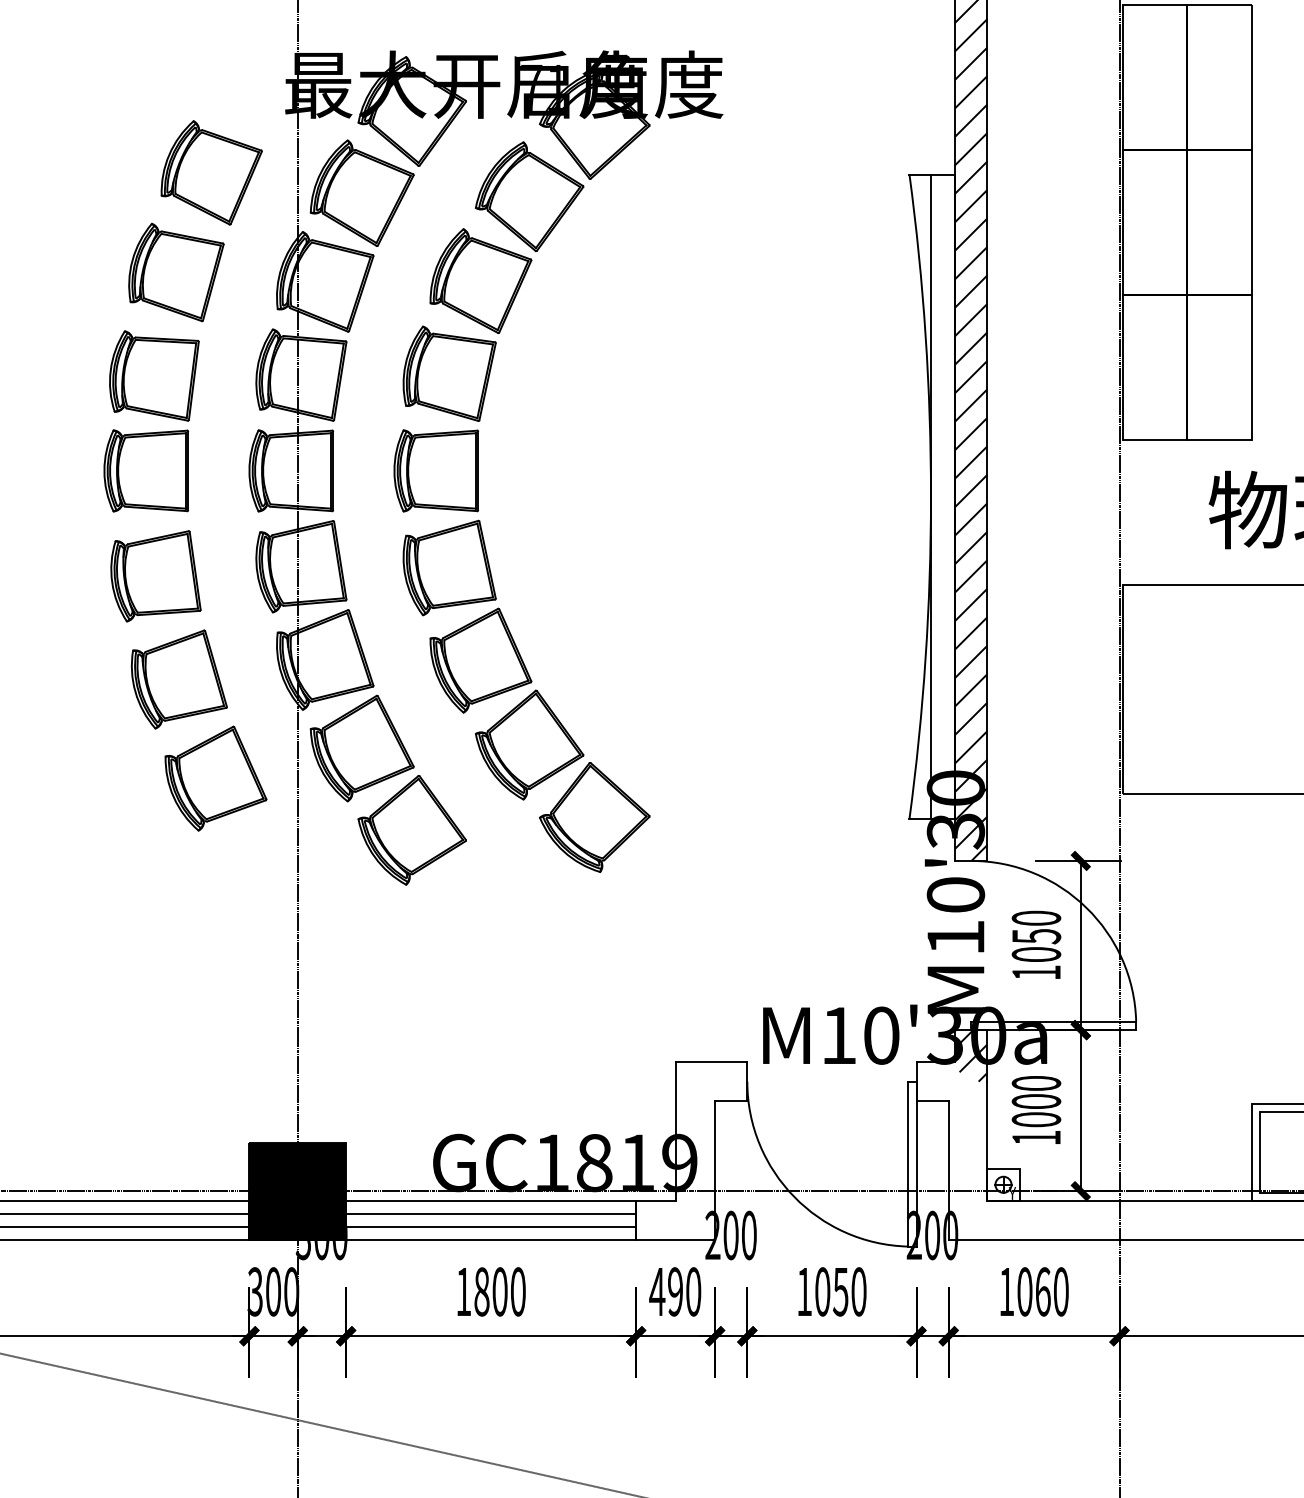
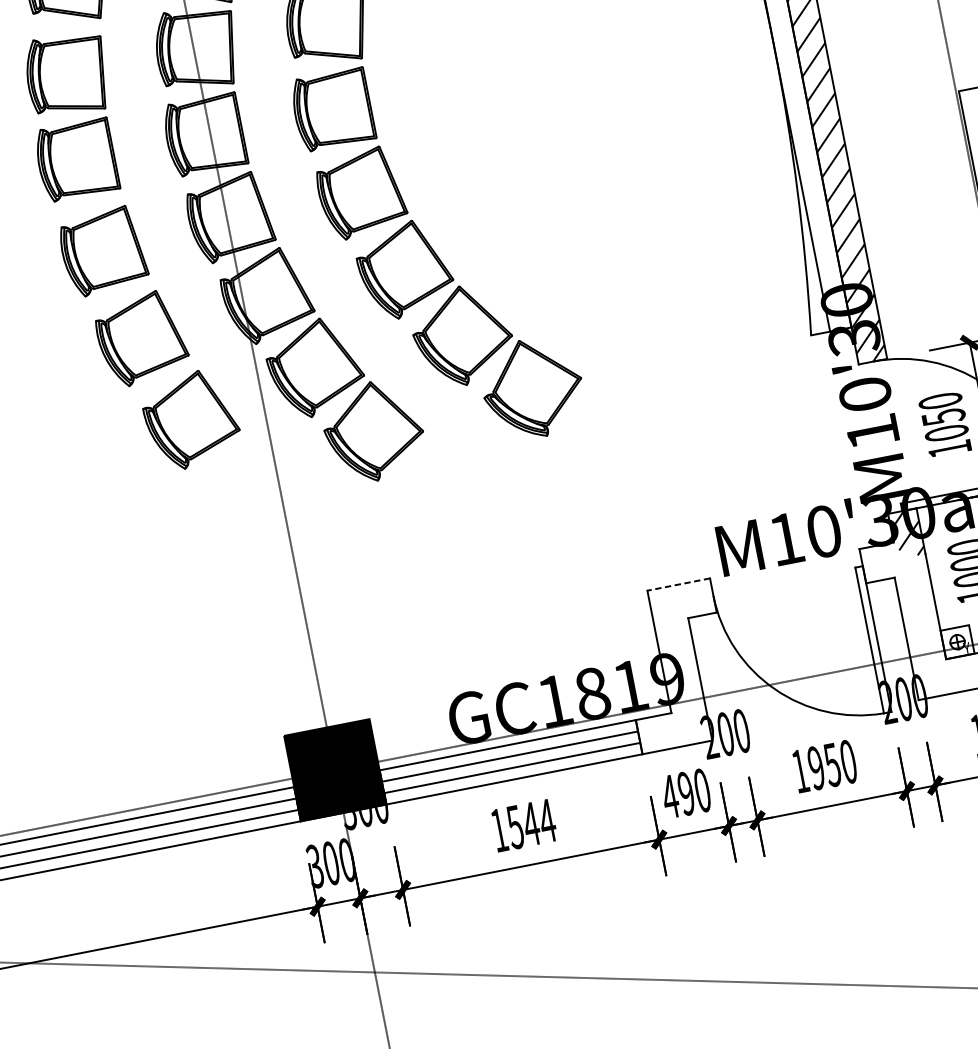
line: (711, 1062) -> (678, 584), solid -> dashed
text: (500, 1291) -> (531, 823), 1800 -> 1544
text: (822, 1291) -> (816, 767), 1050 -> 1950

